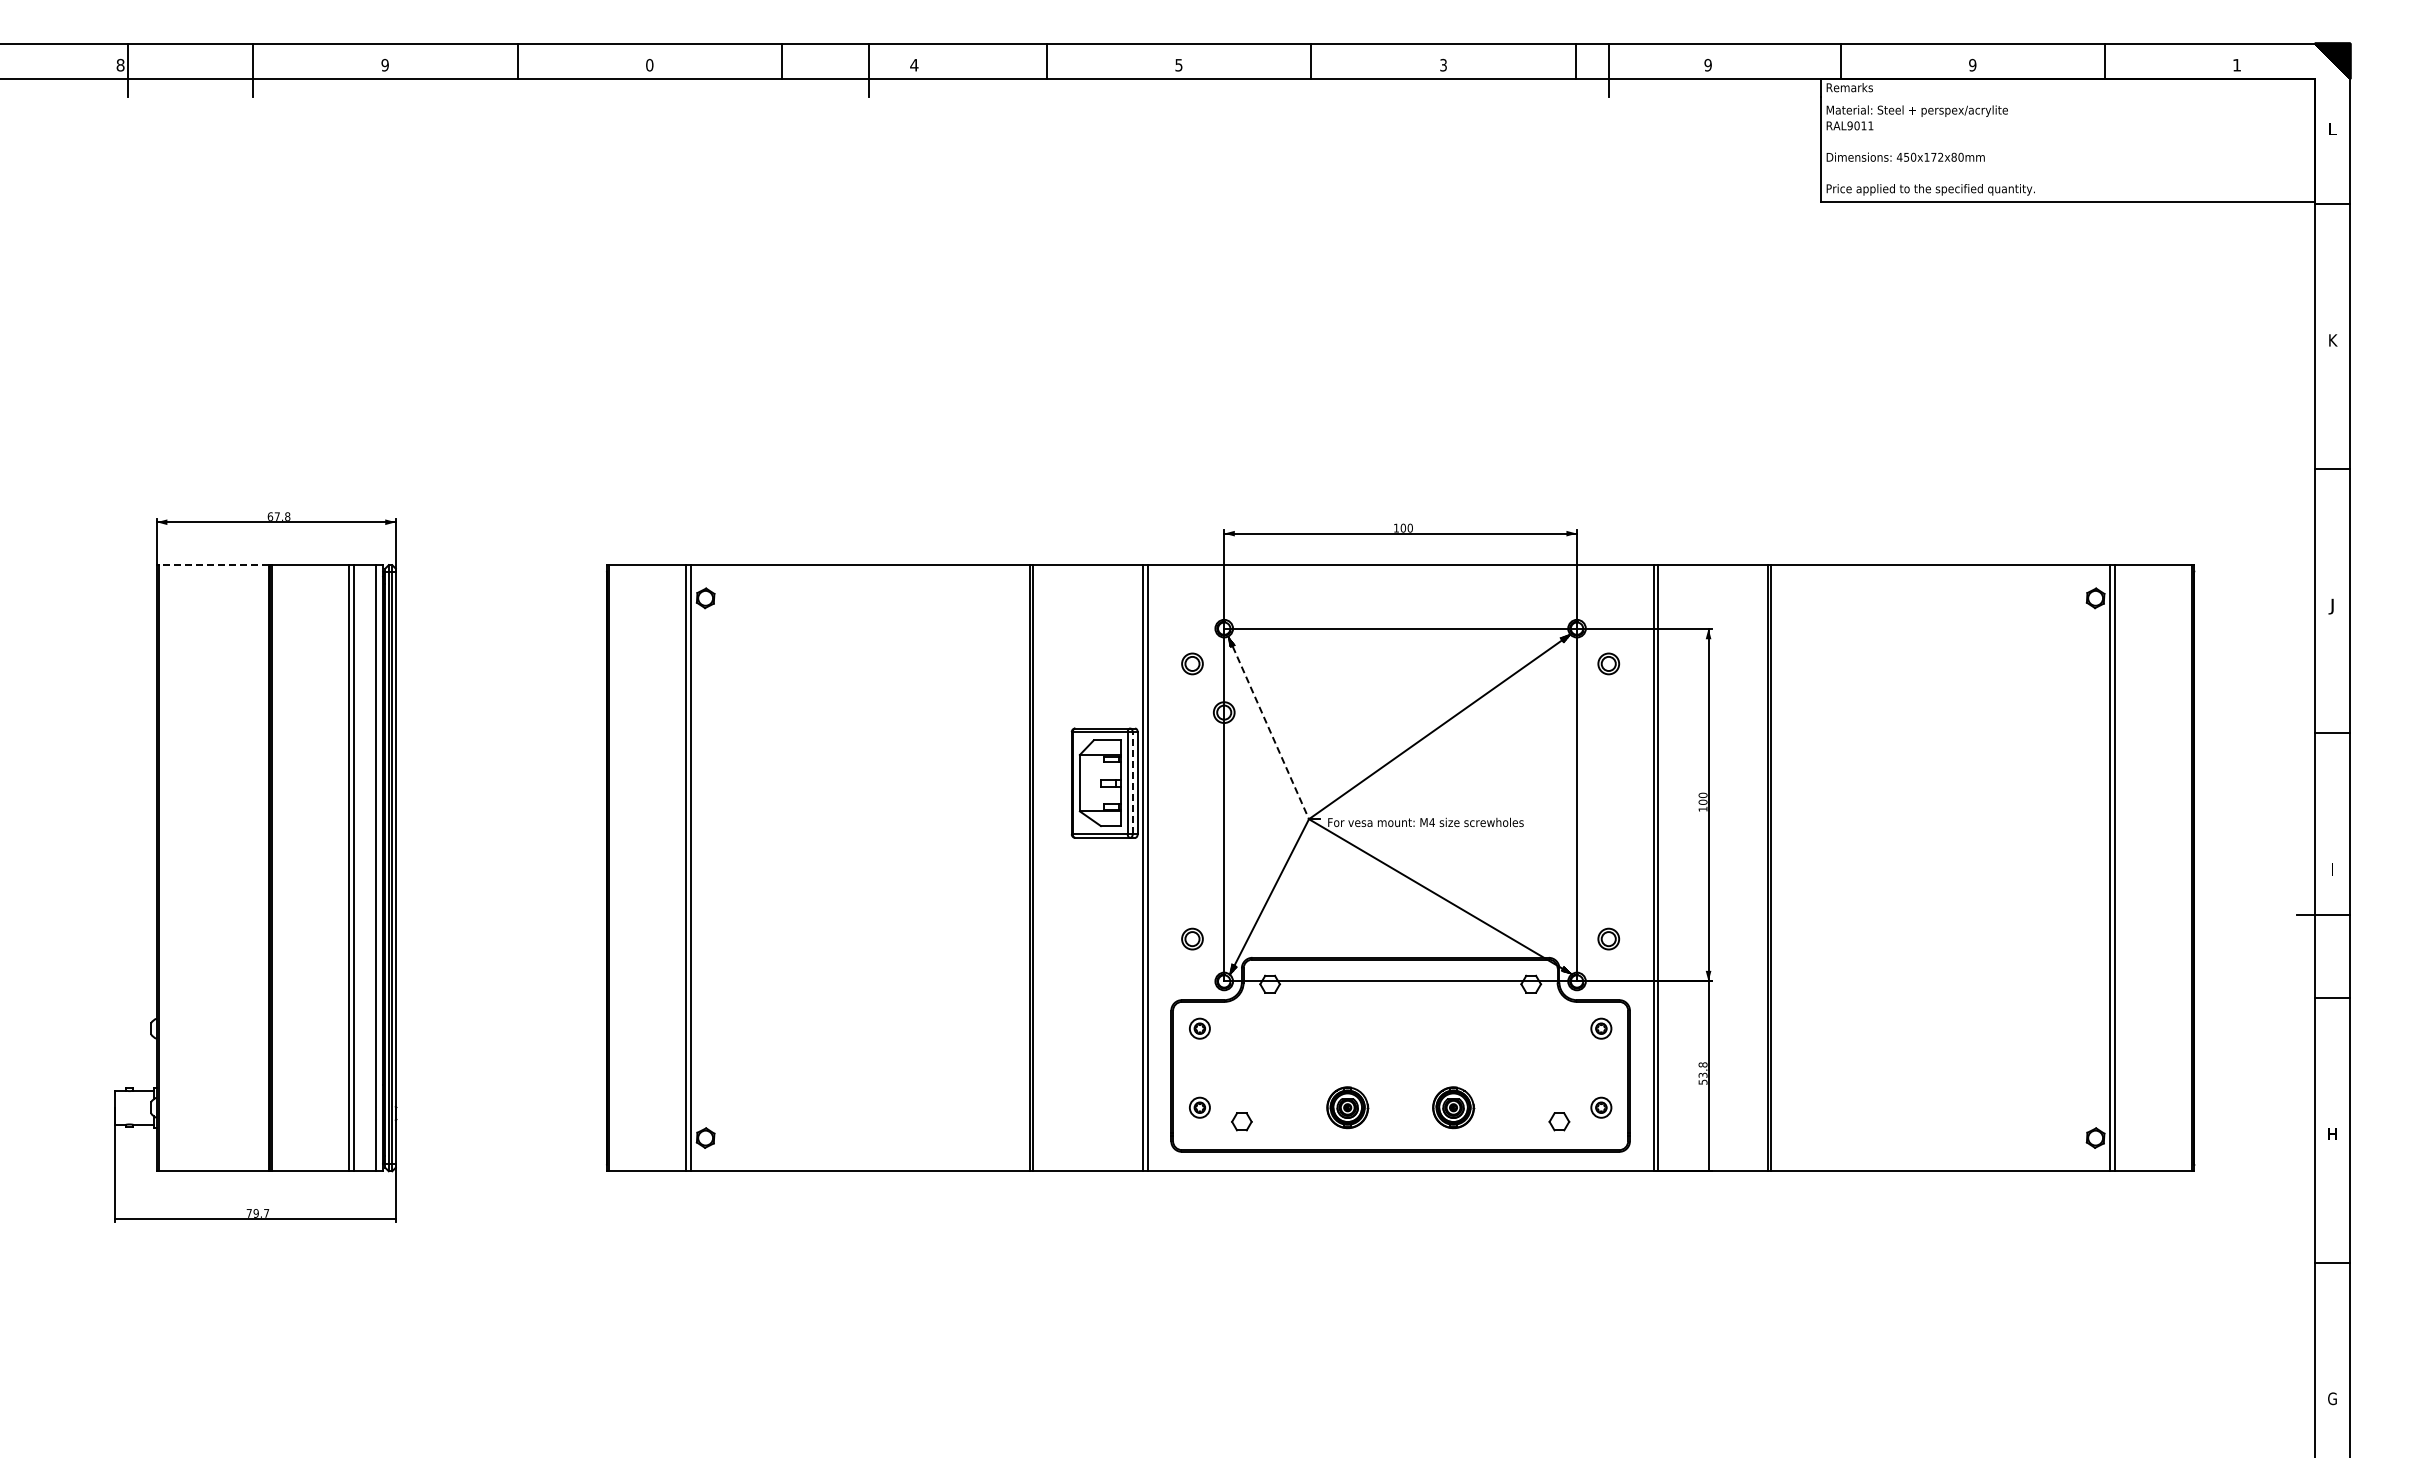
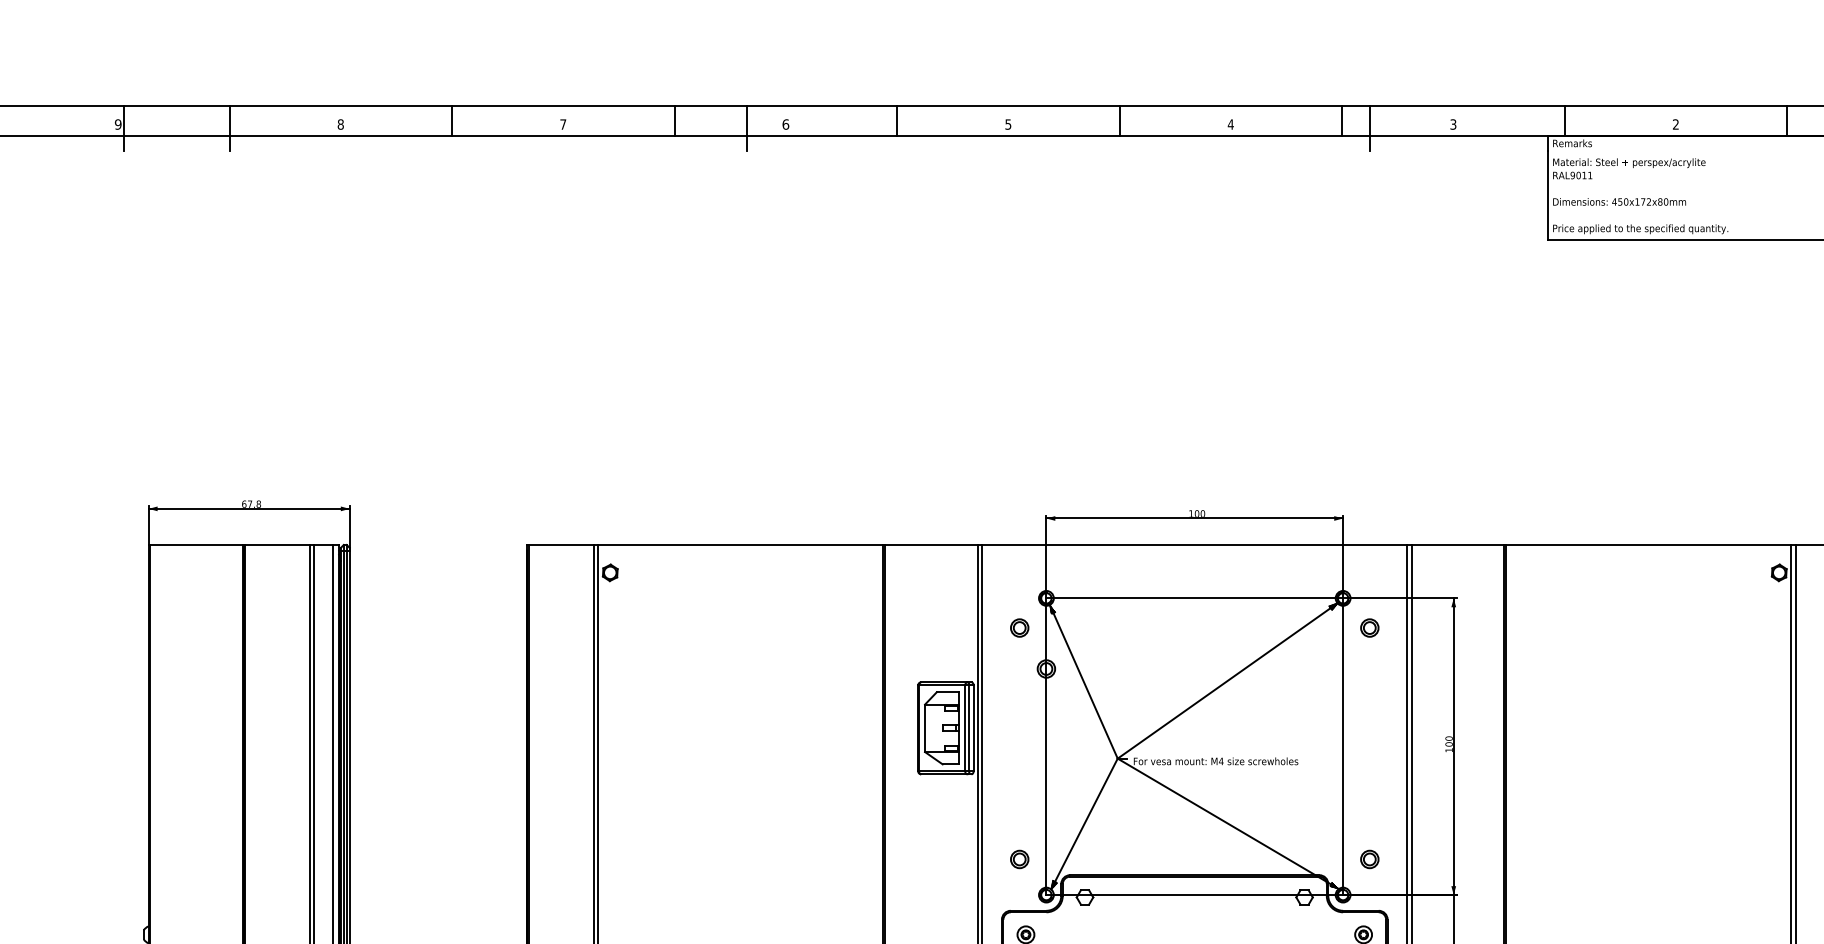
text: (914, 64) -> (785, 123), 4 -> 6
text: (1443, 64) -> (1230, 123), 3 -> 4
text: (120, 65) -> (118, 124), 8 -> 9
text: (384, 65) -> (340, 124), 9 -> 8
text: (649, 65) -> (563, 124), 0 -> 7
text: (1707, 65) -> (1452, 124), 9 -> 3
text: (1972, 65) -> (1675, 124), 9 -> 2
line: (213, 565) -> (196, 545), dashed -> solid
line: (1268, 727) -> (1083, 681), dashed -> solid
line: (1132, 782) -> (969, 727), dashed -> solid

